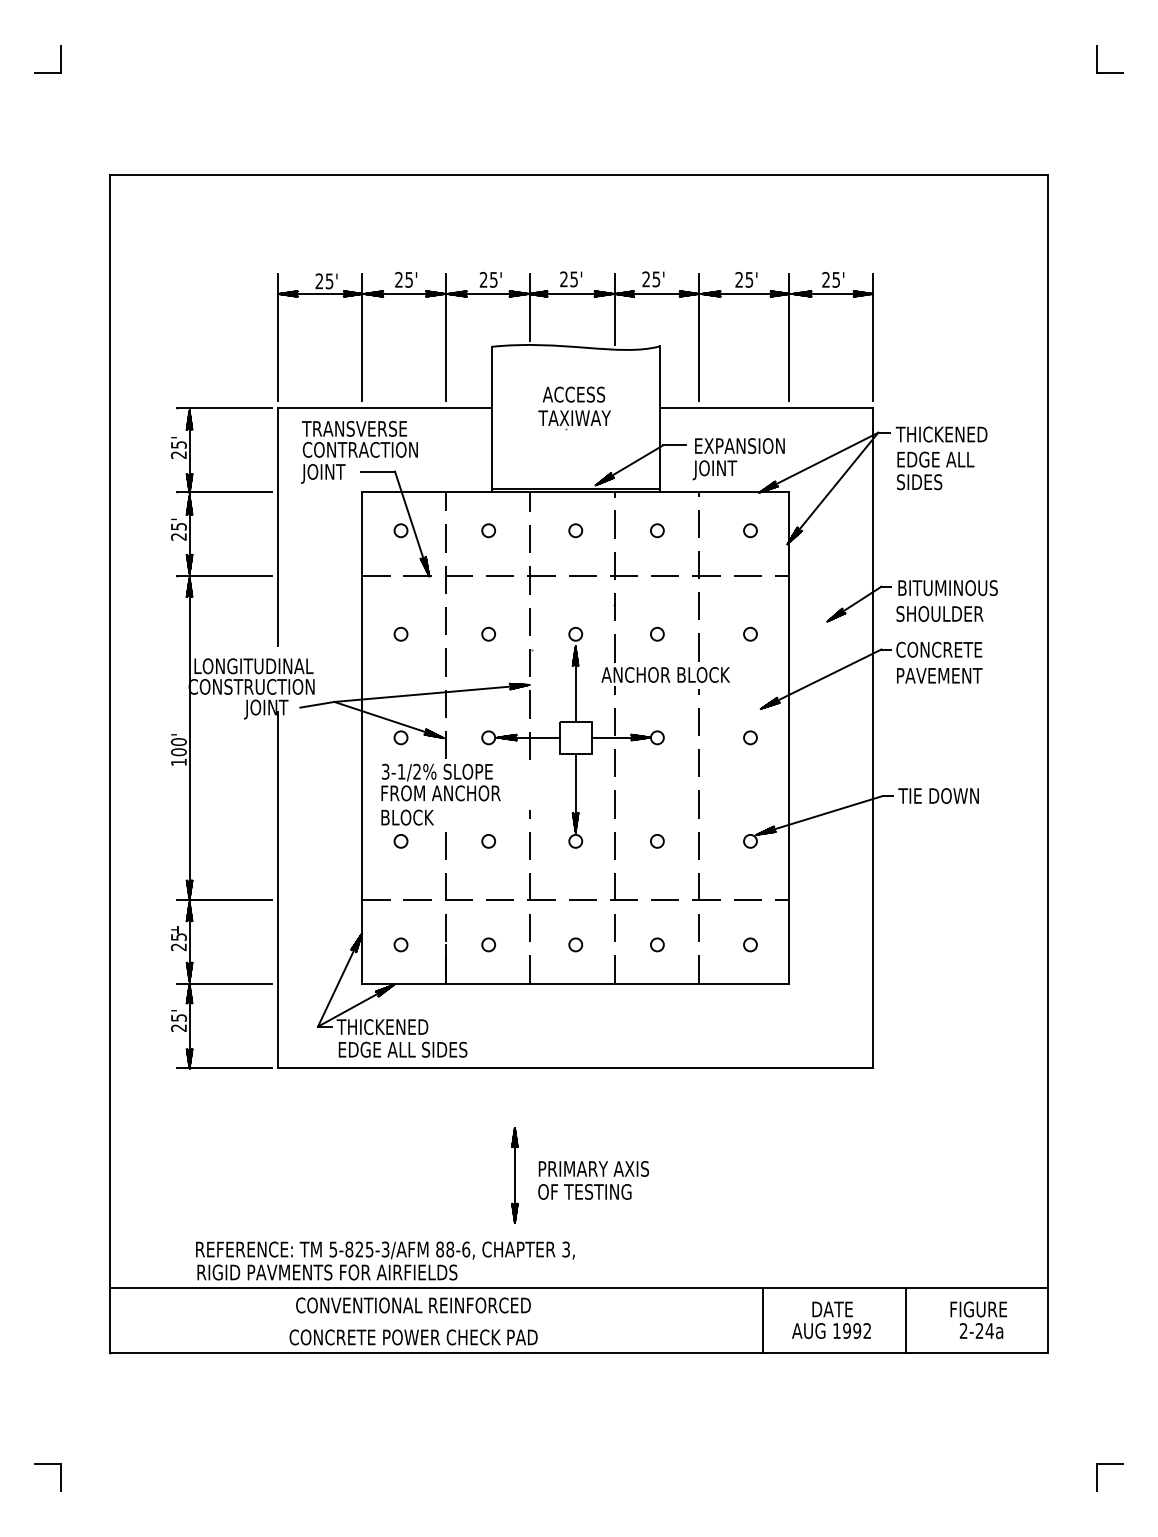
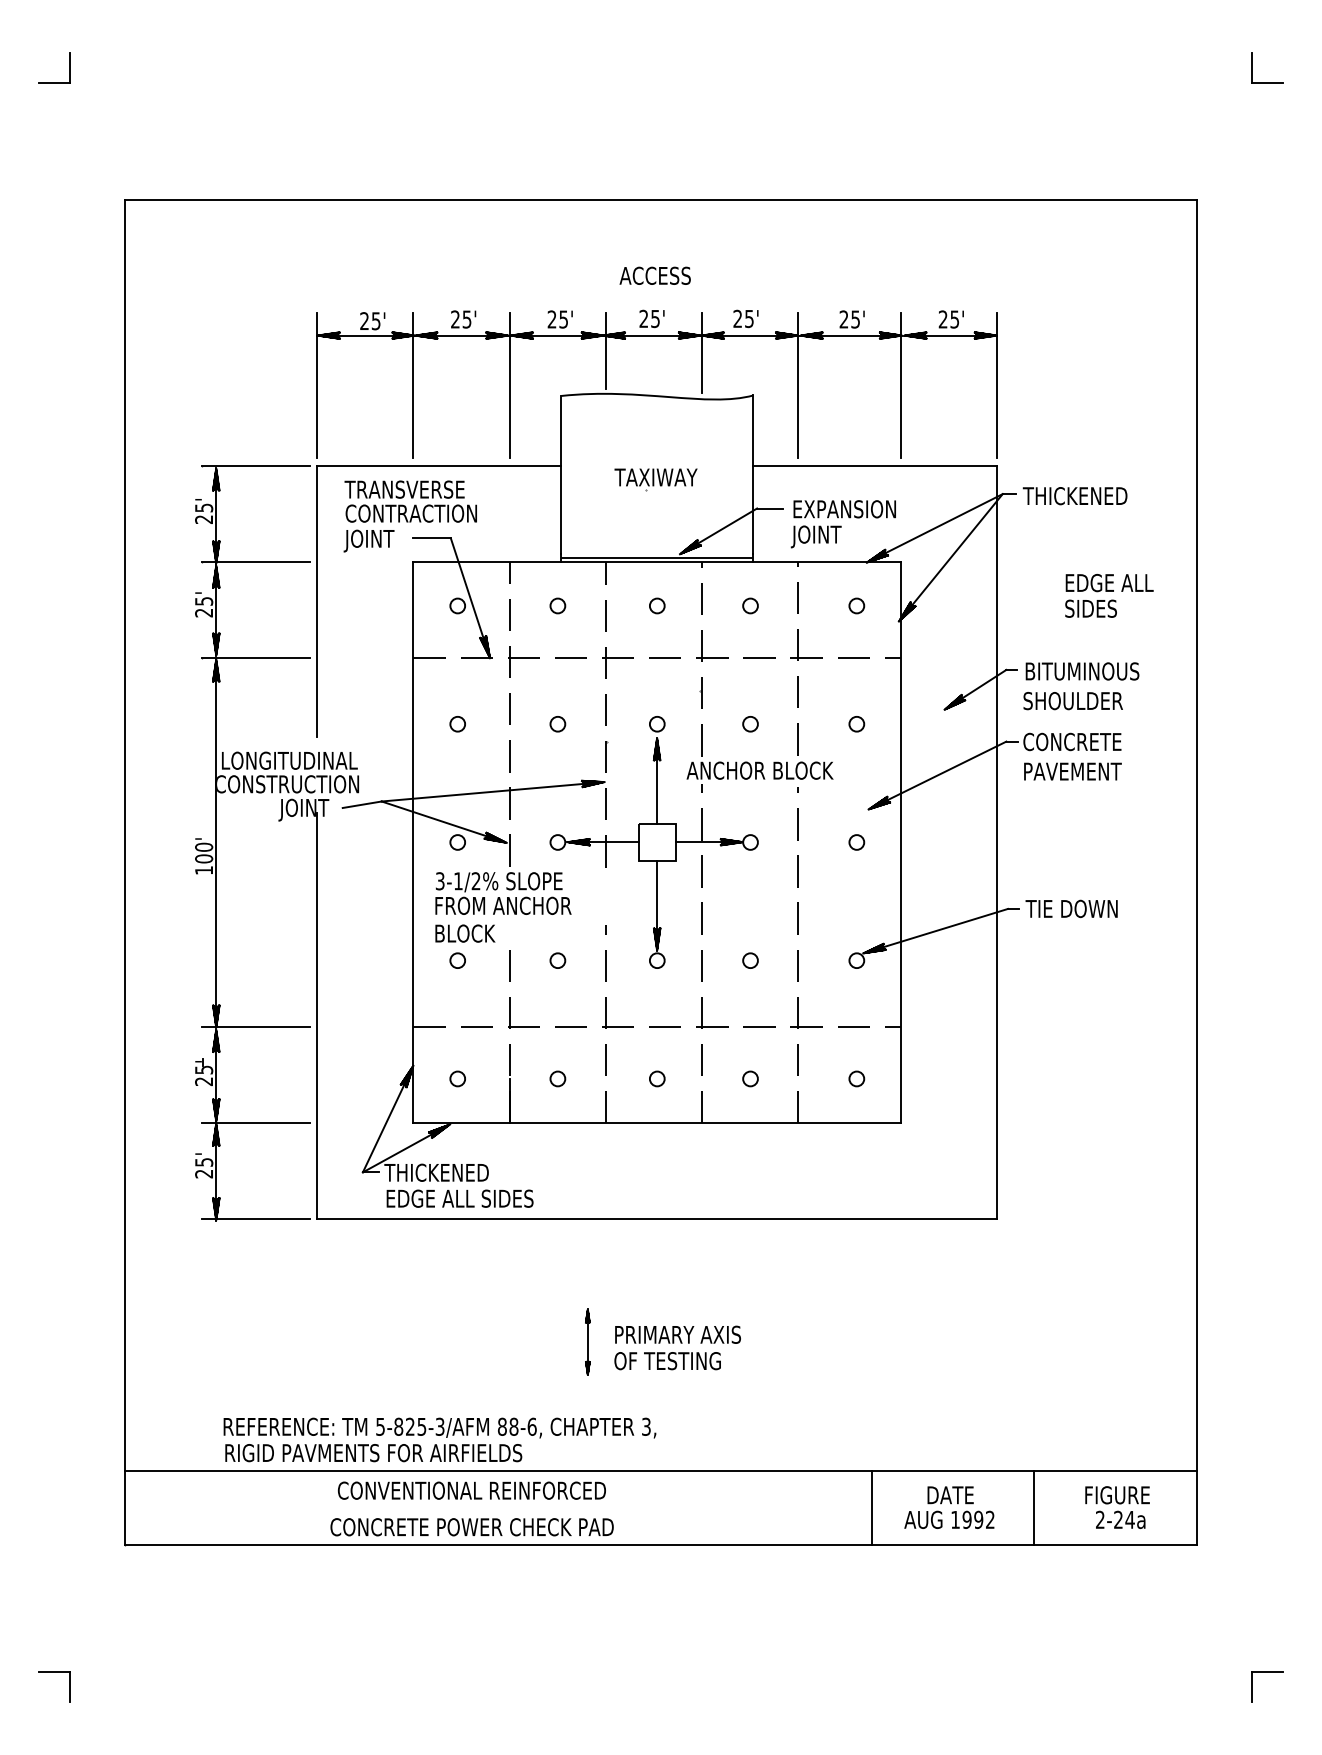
text: (573, 394) -> (654, 275), moved
text: (935, 470) -> (1109, 595), moved
part: (514, 1175) -> (587, 1342), size x0.6

